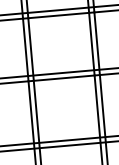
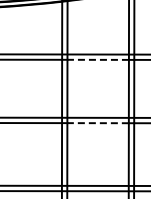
line: (58, 15) -> (98, 59), solid -> dashed
line: (64, 78) -> (98, 123), solid -> dashed

